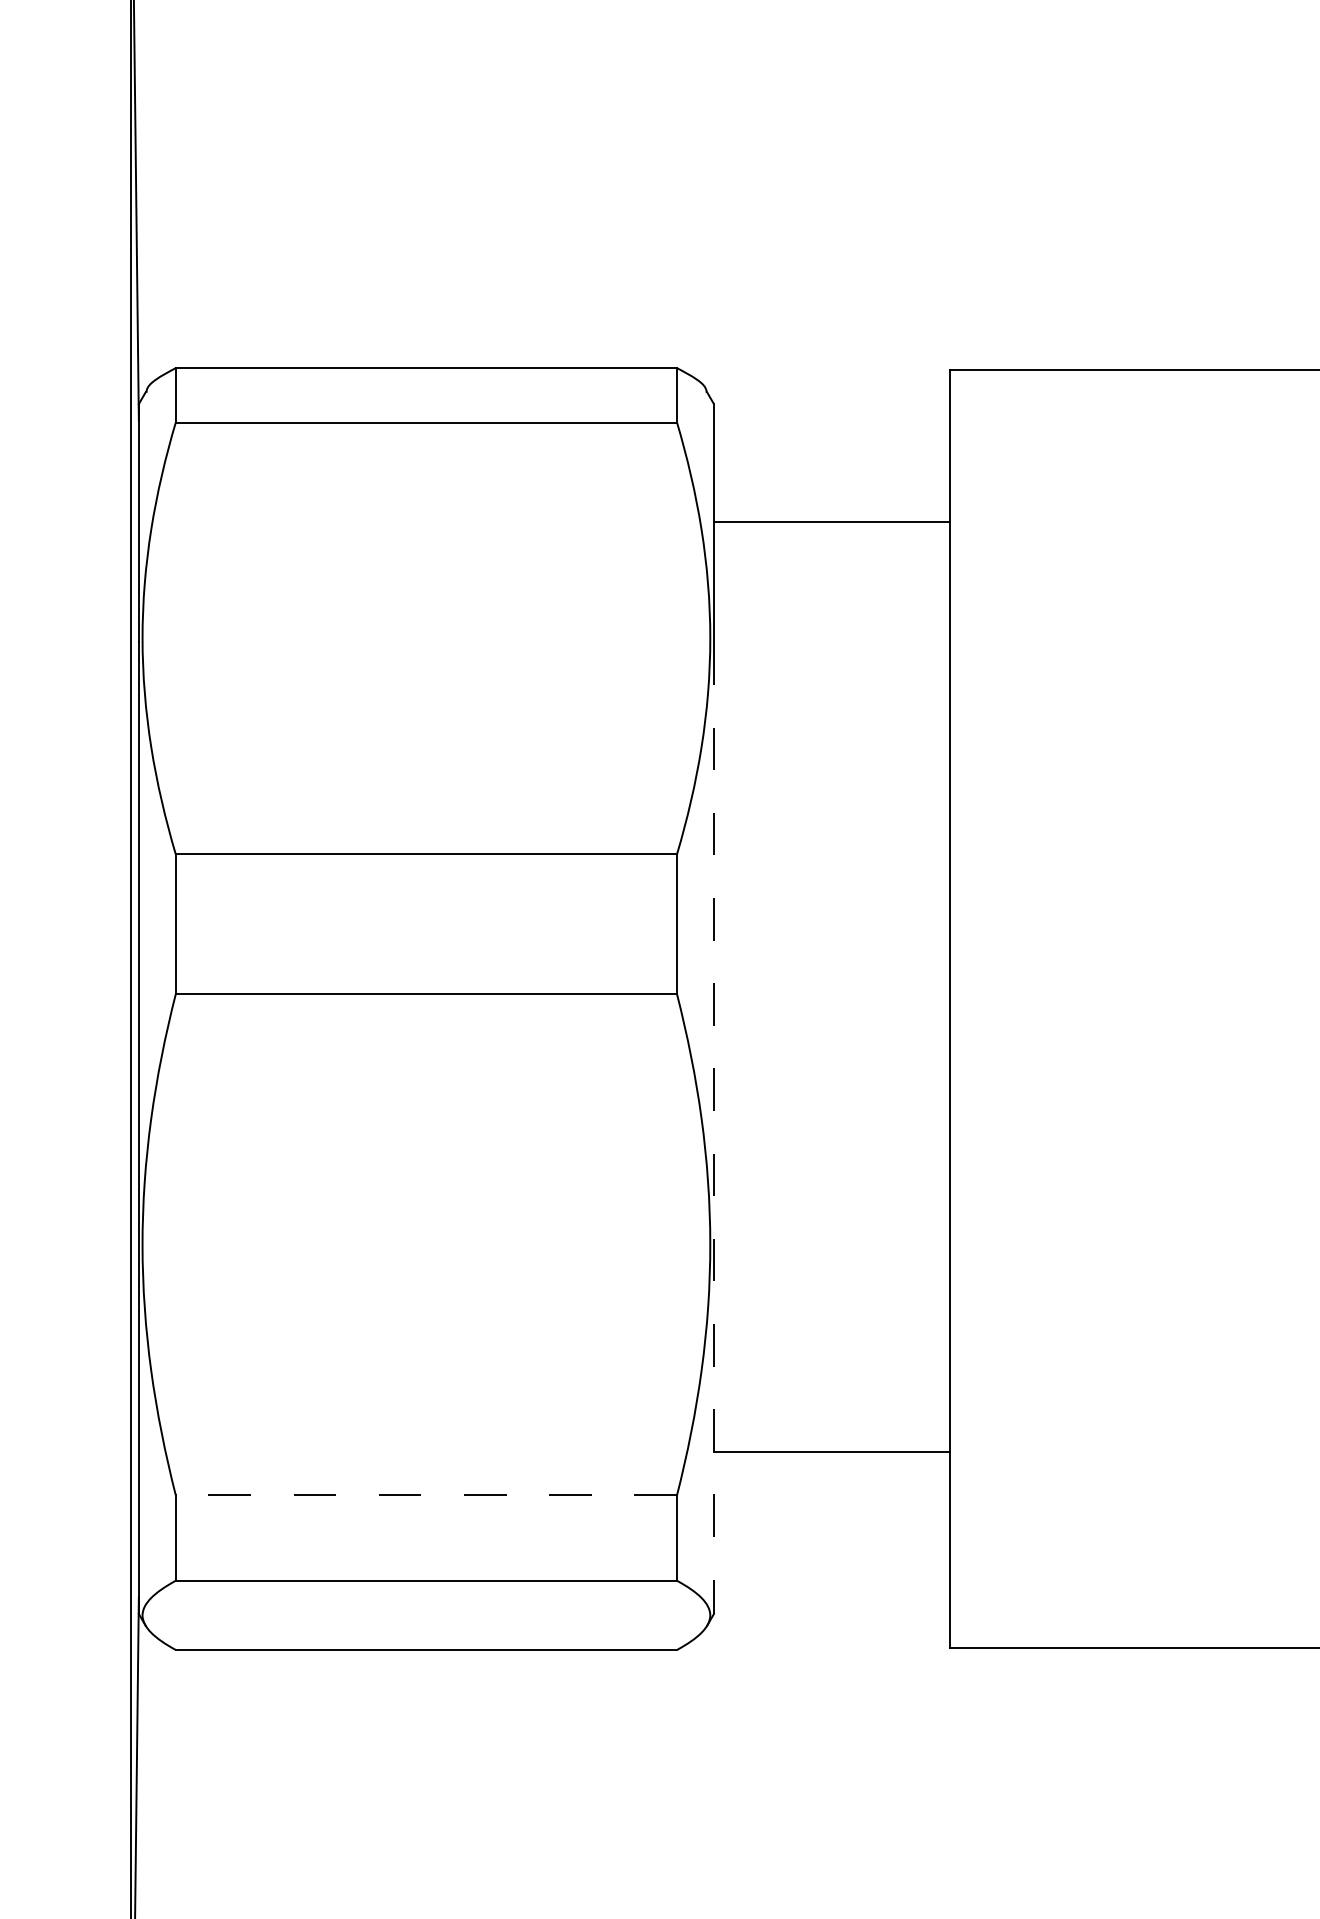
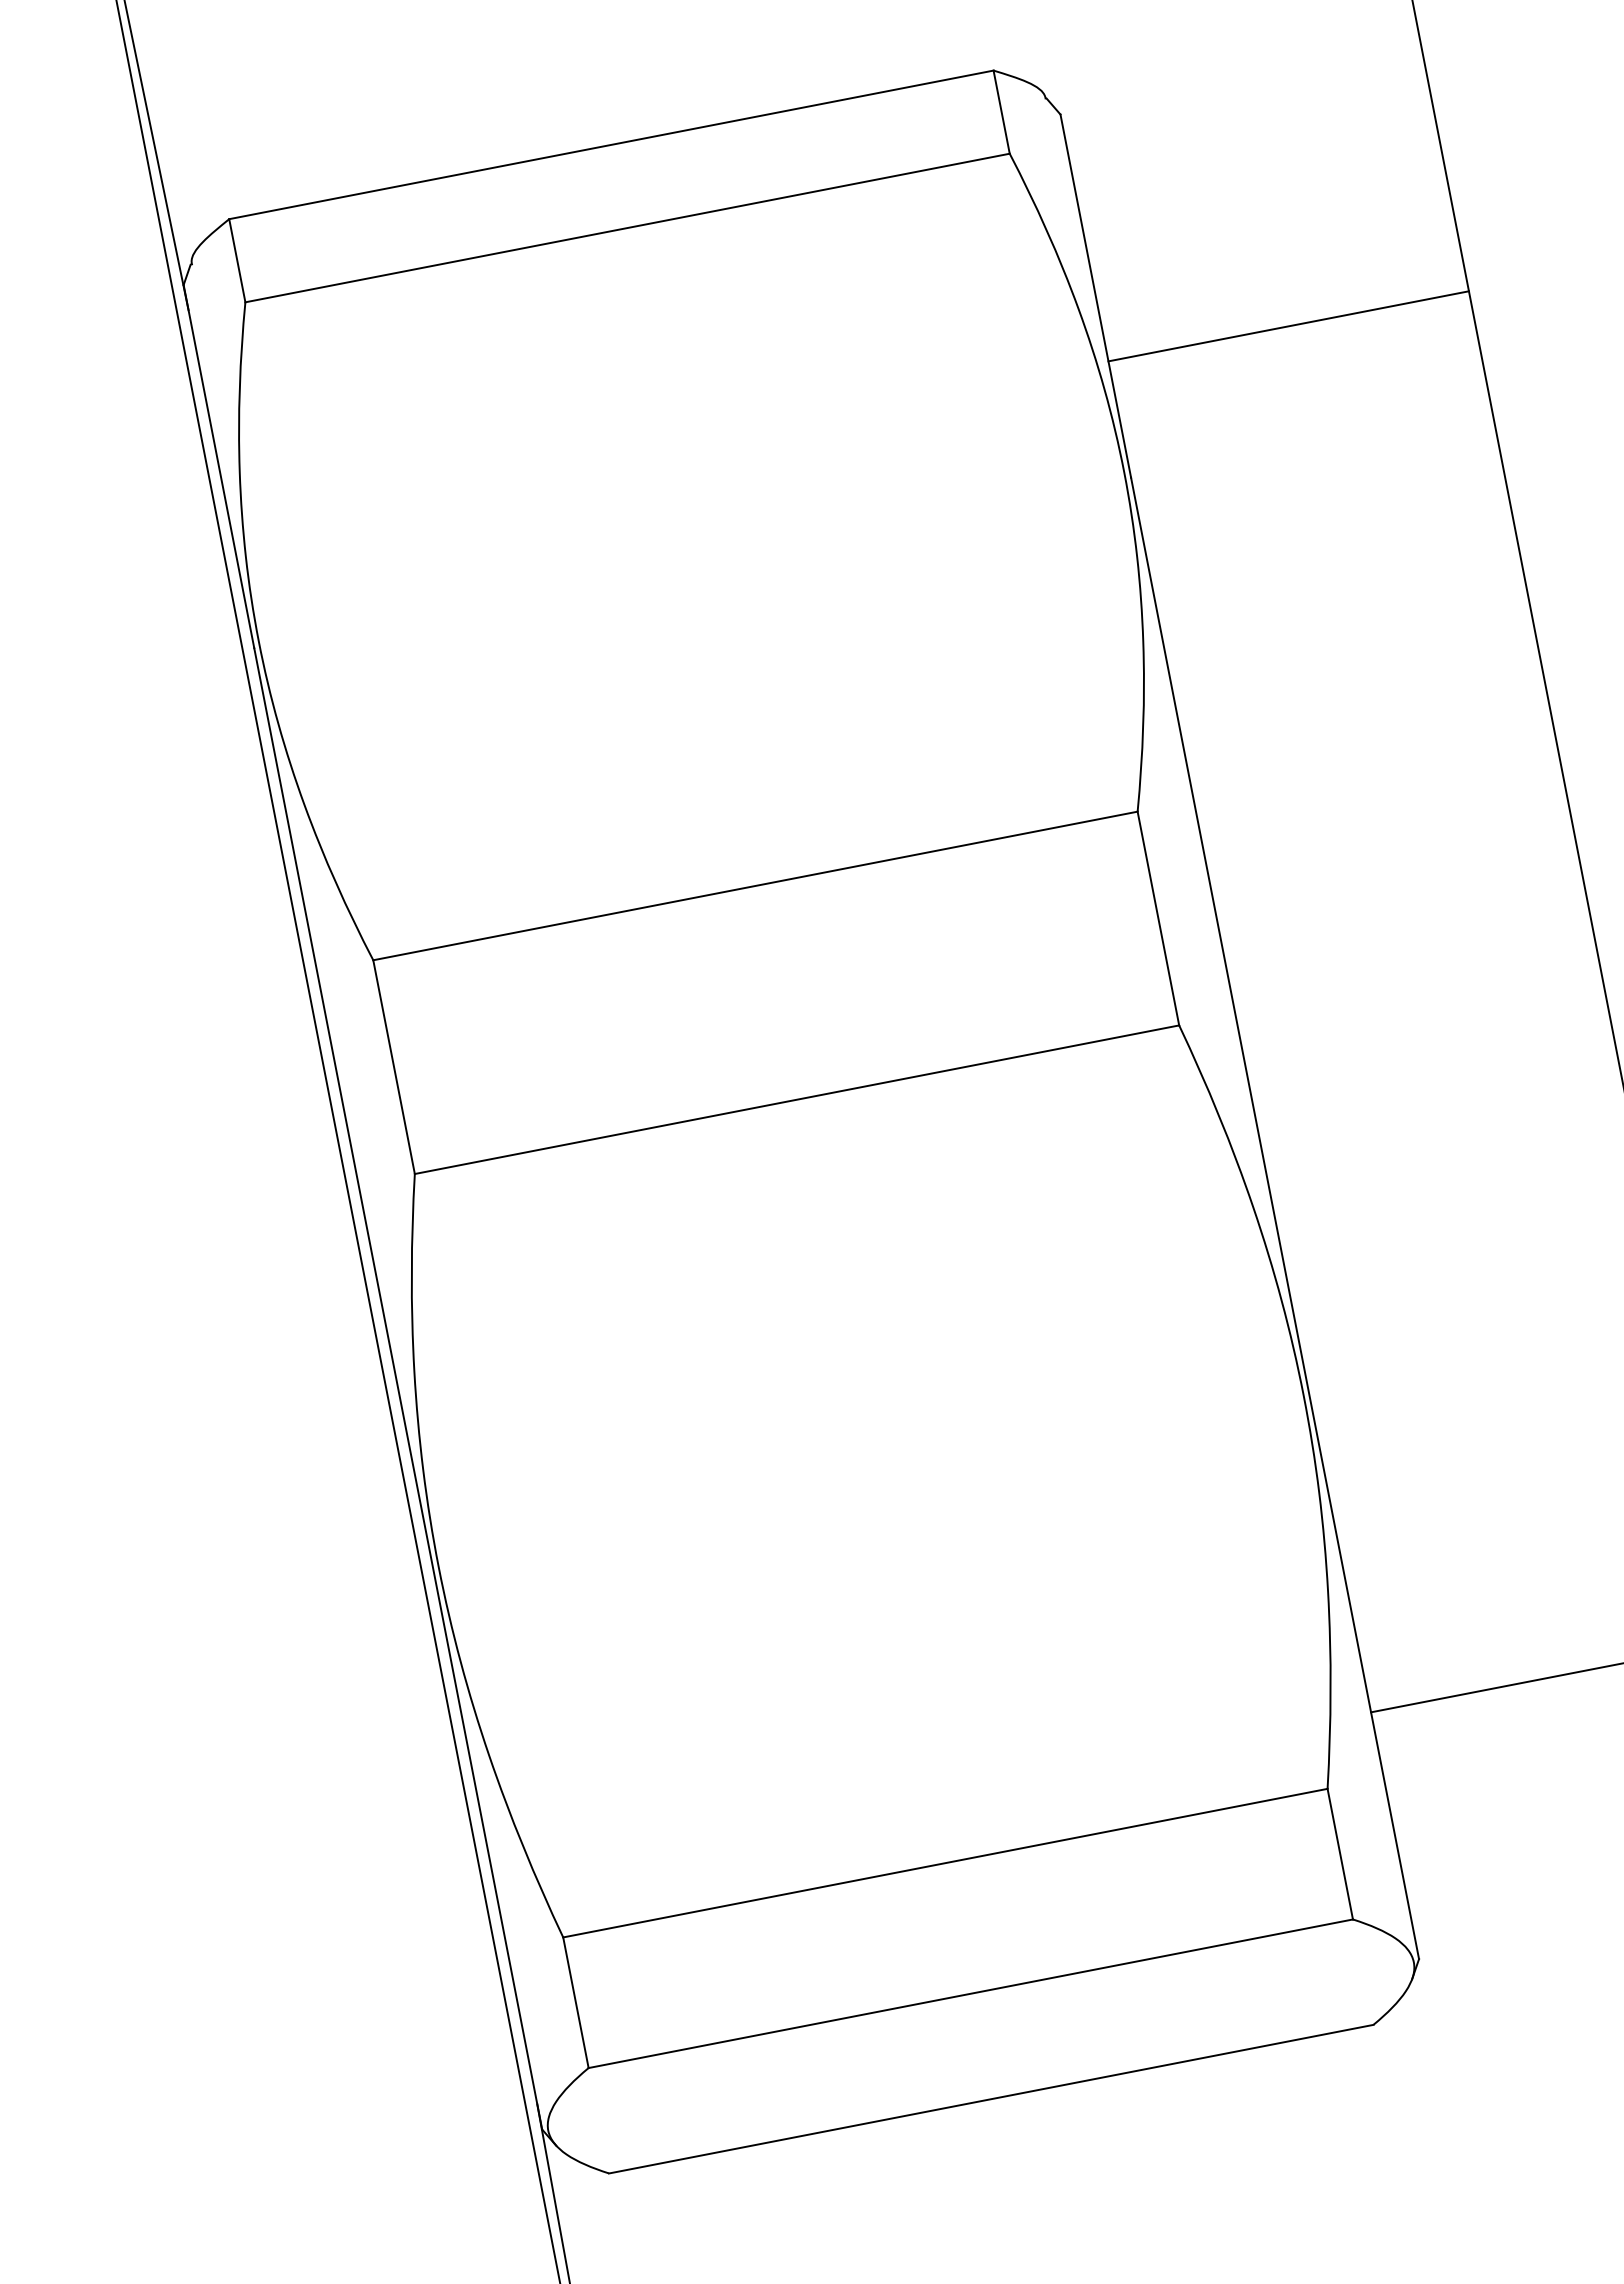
line: (831, 522) -> (1287, 327), moved
line: (713, 1128) -> (1274, 1219), dashed -> solid
line: (426, 1495) -> (945, 1863), dashed -> solid

